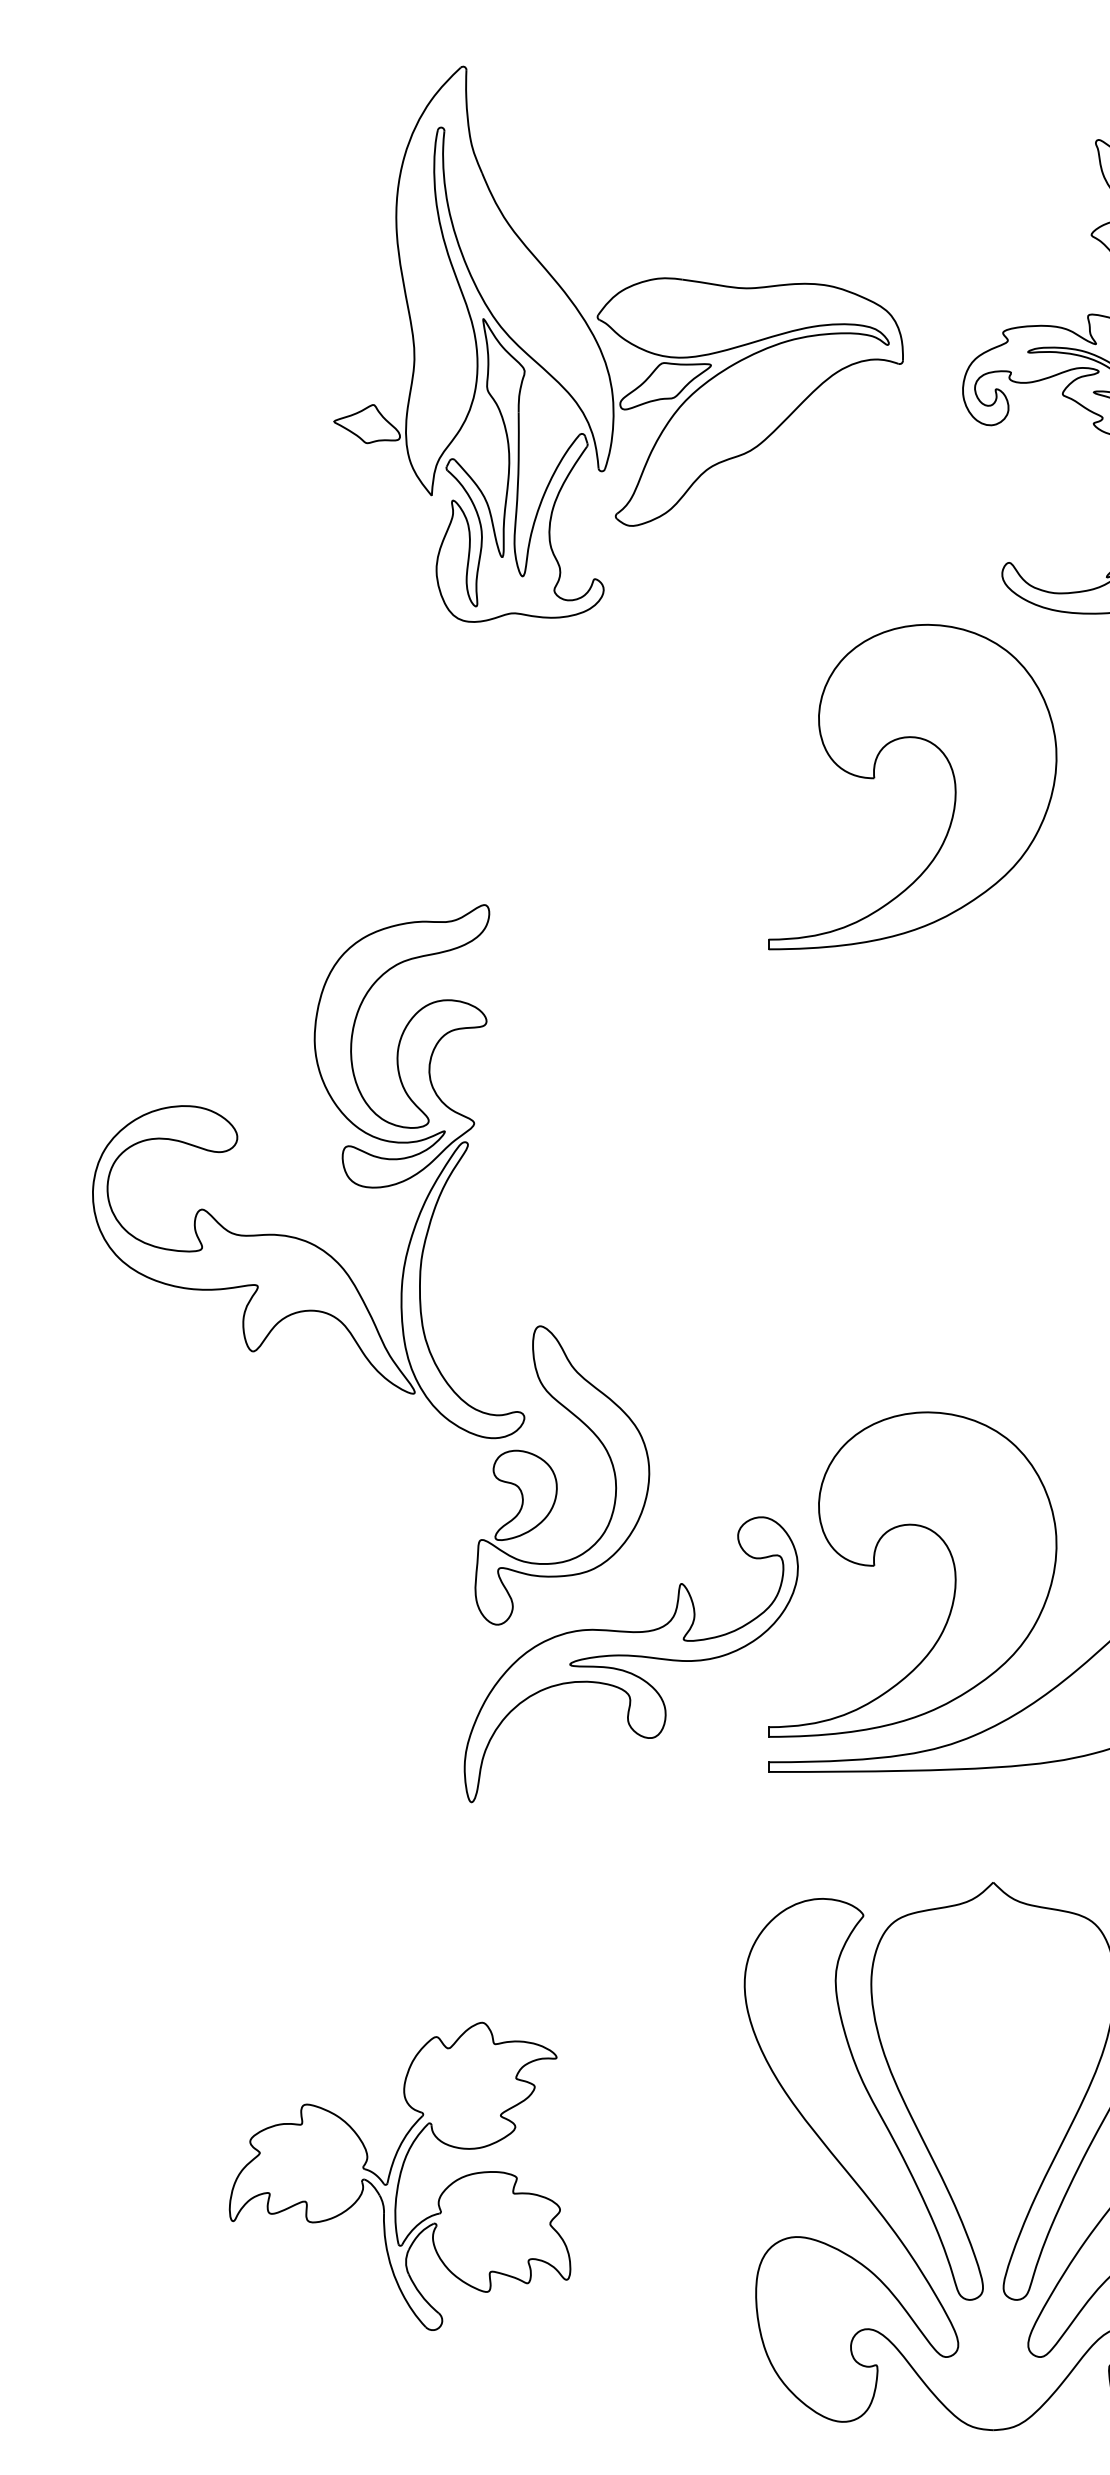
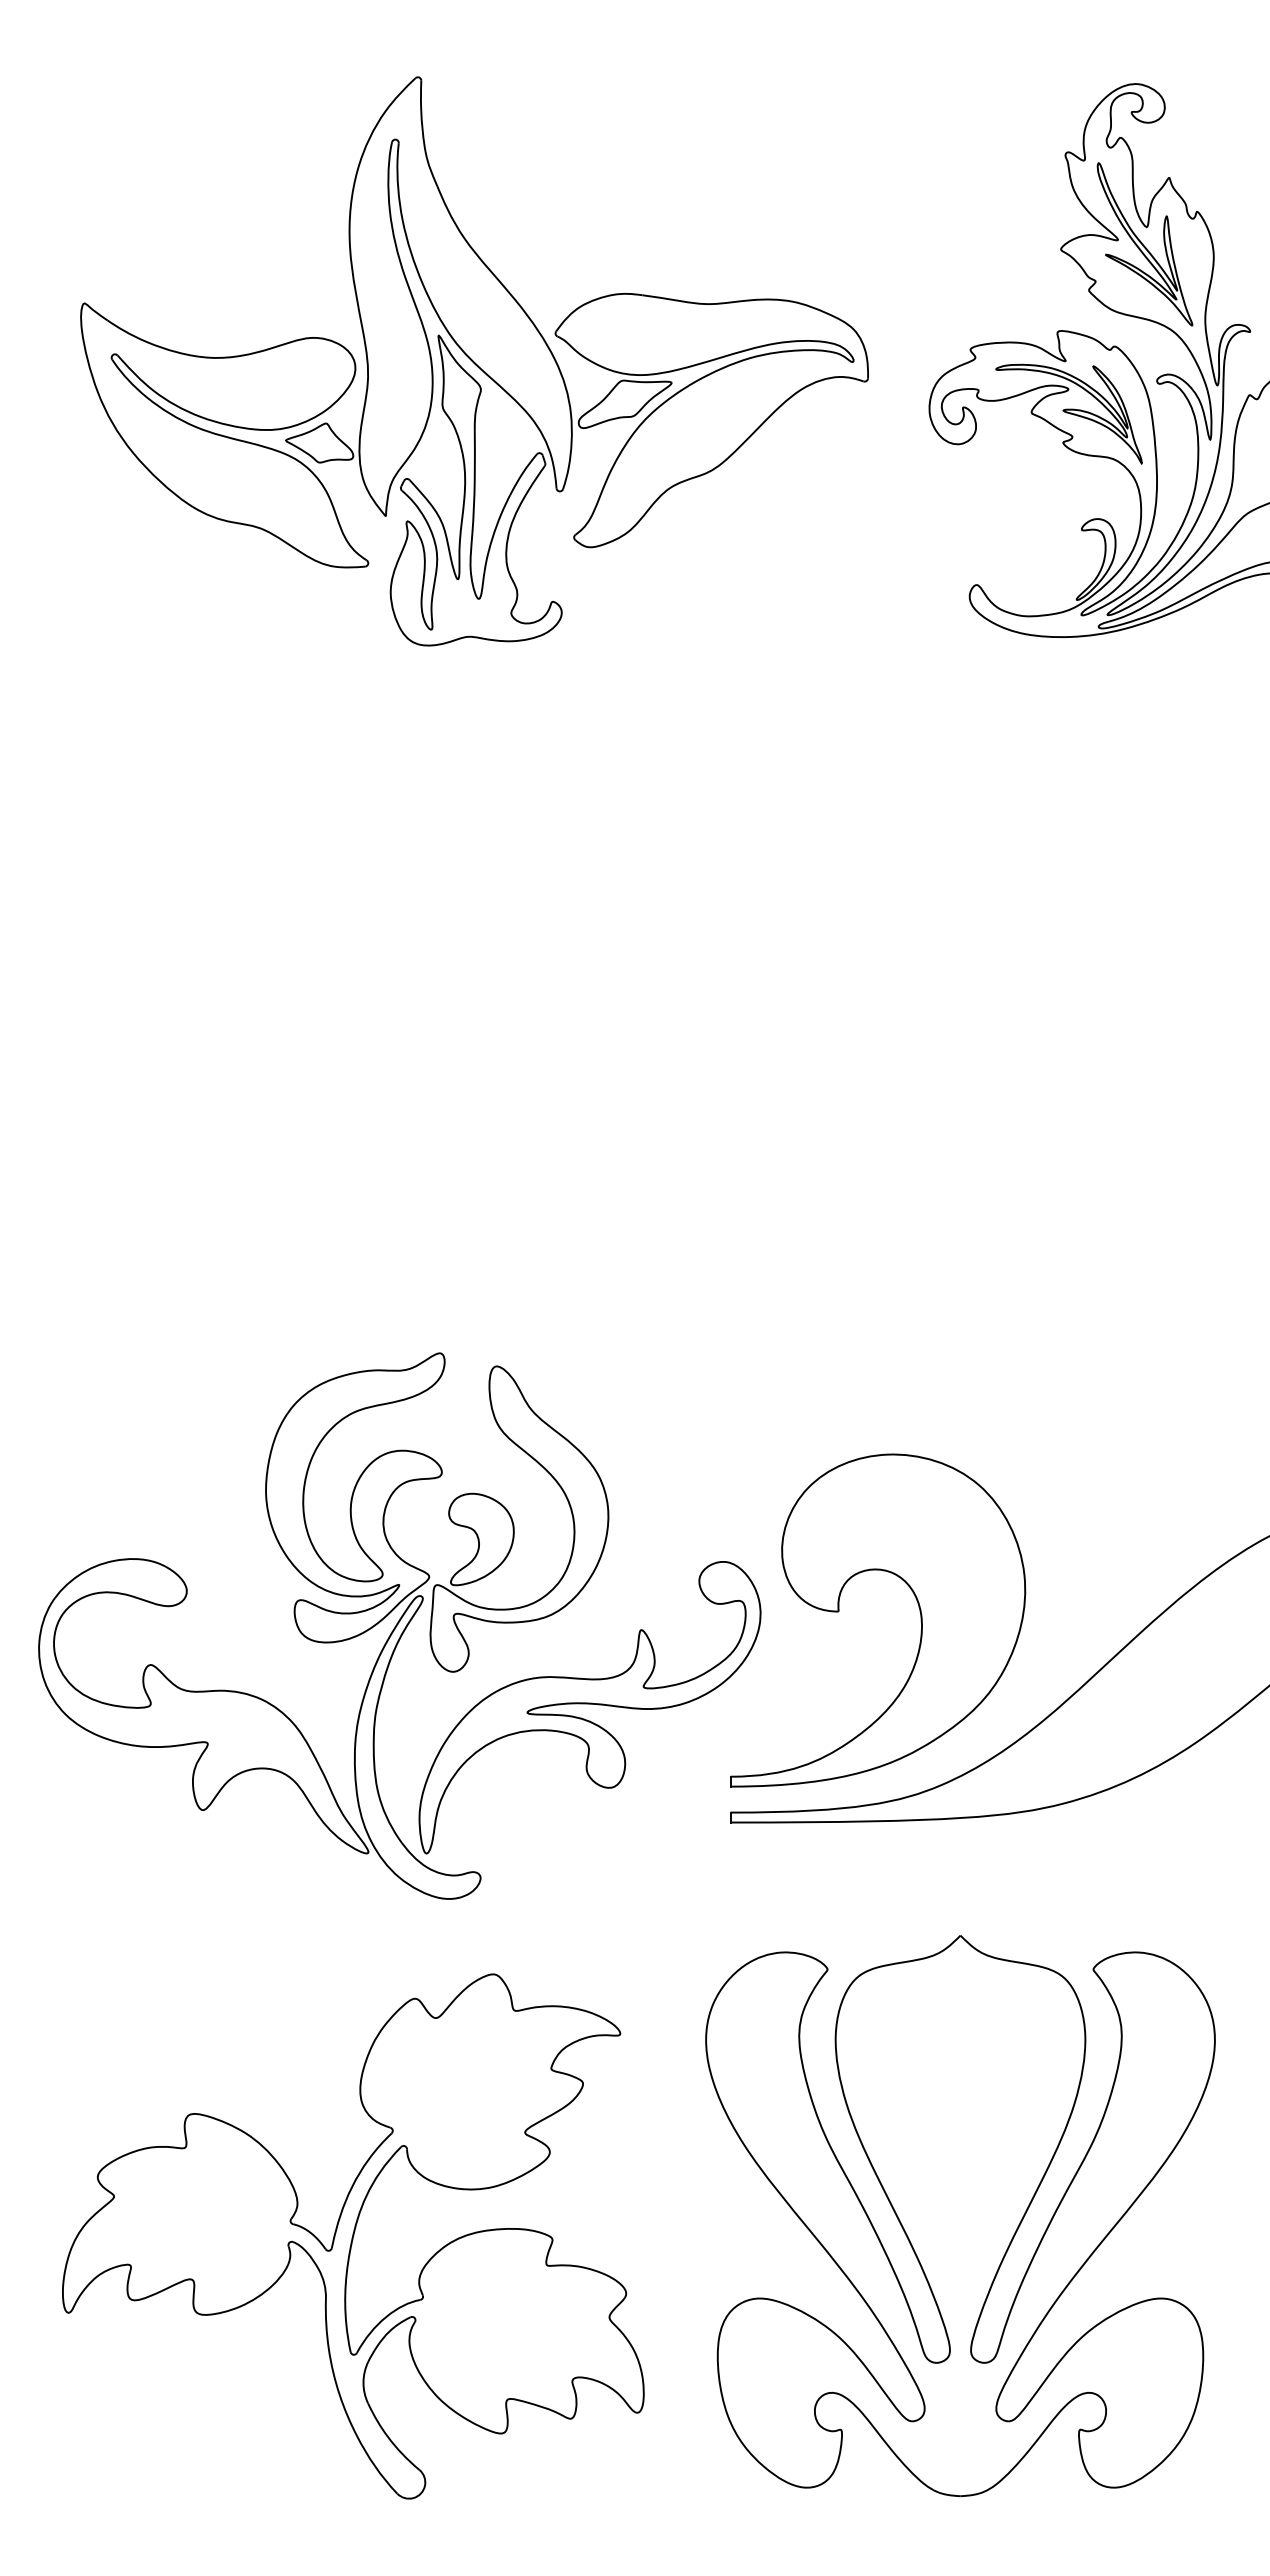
part: (274, 416) -> (224, 435), added
part: (875, 778) -> (839, 805), removed
part: (342, 1166) -> (294, 1620), moved
part: (400, 2176) -> (353, 2236), size x1.67

